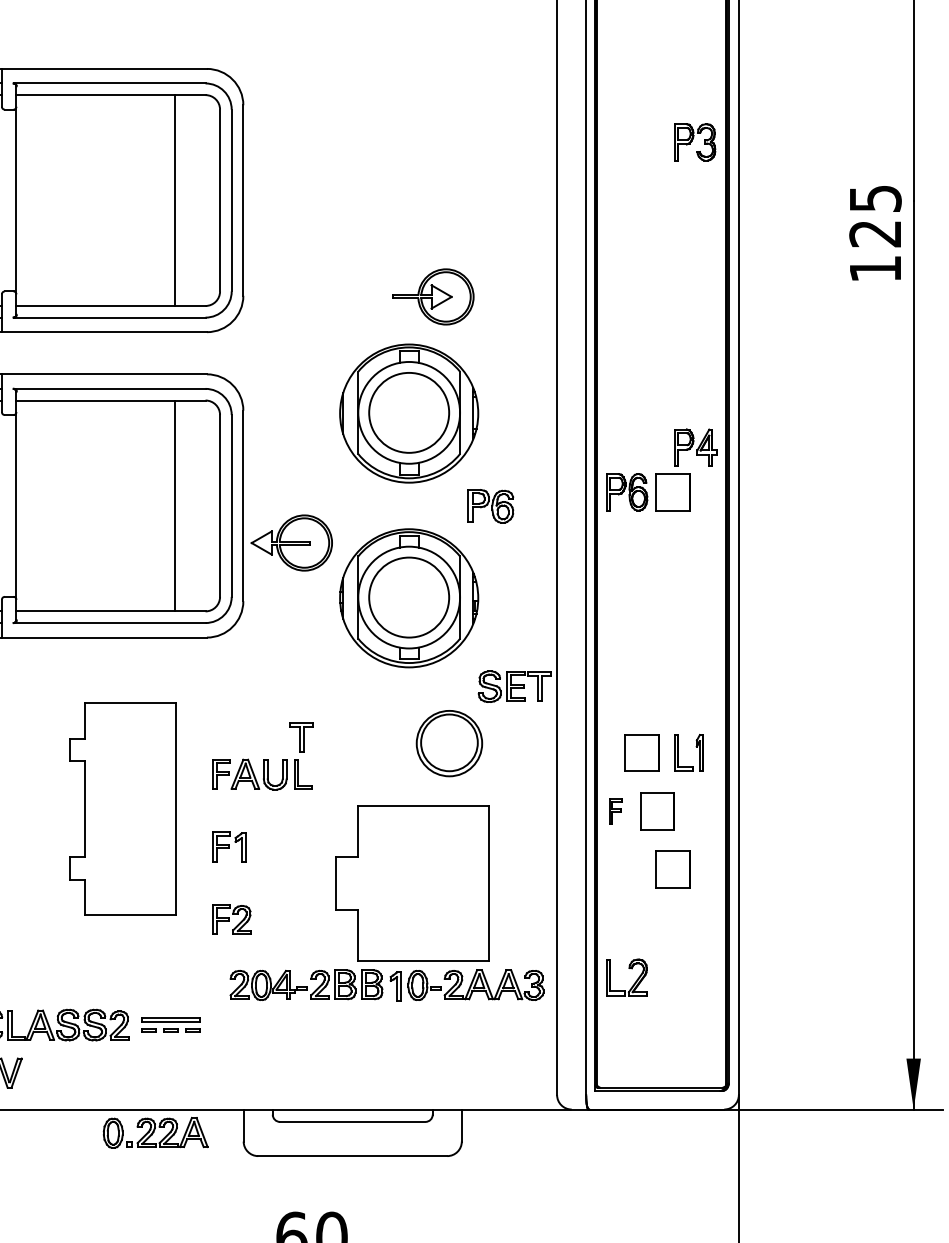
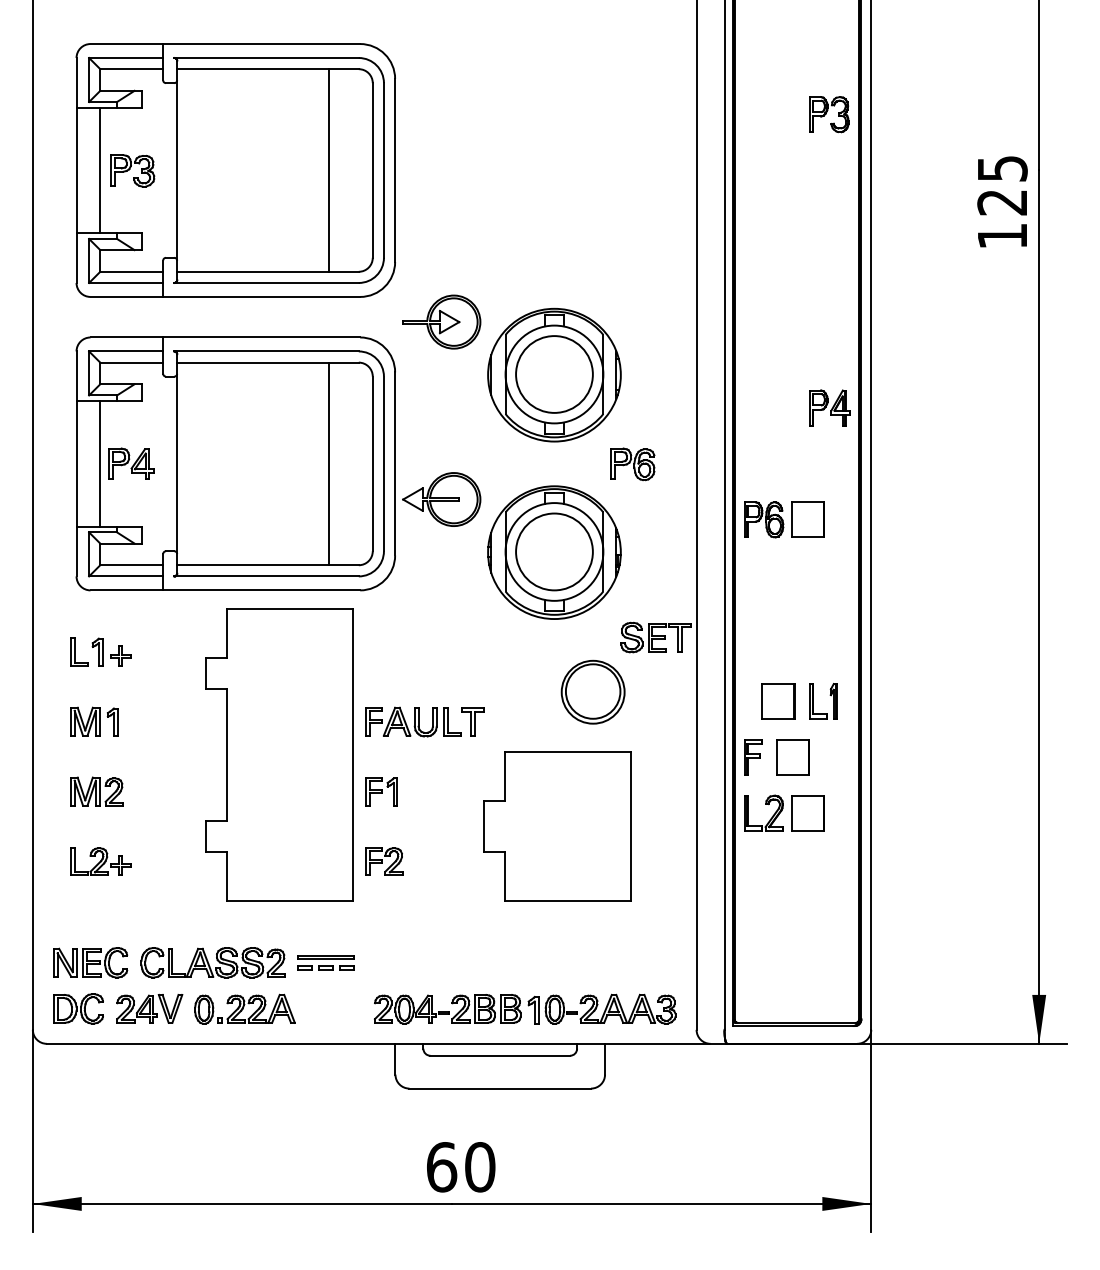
part: (433, 296) -> (441, 321), moved
part: (648, 491) -> (784, 519), moved
part: (300, 737) -> (472, 721), moved
part: (122, 808) -> (279, 754), size x1.43
part: (616, 811) -> (753, 757), size x1.43
part: (628, 968) -> (765, 804), moved
part: (387, 984) -> (525, 1008), moved
part: (155, 1132) -> (244, 1008), moved

